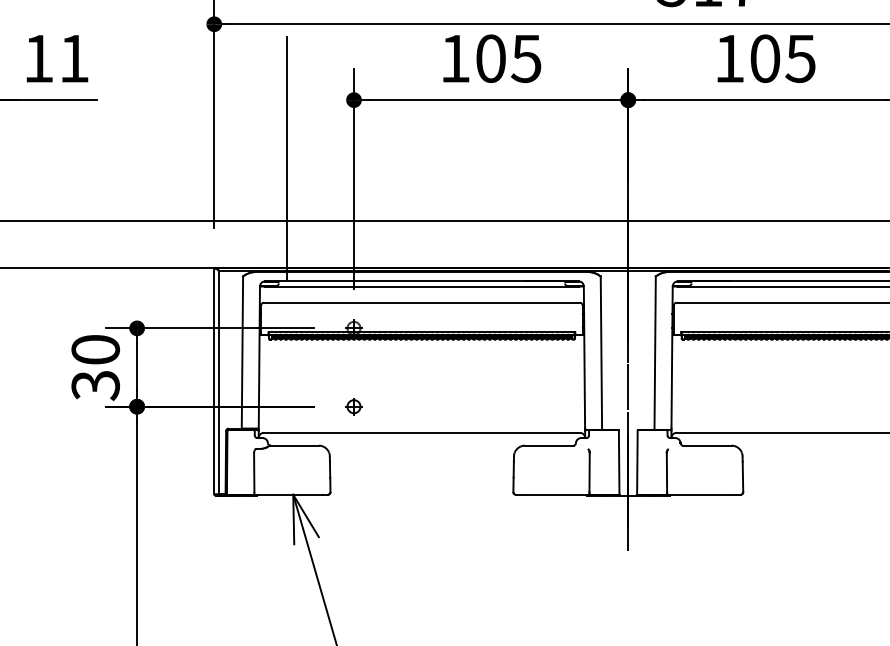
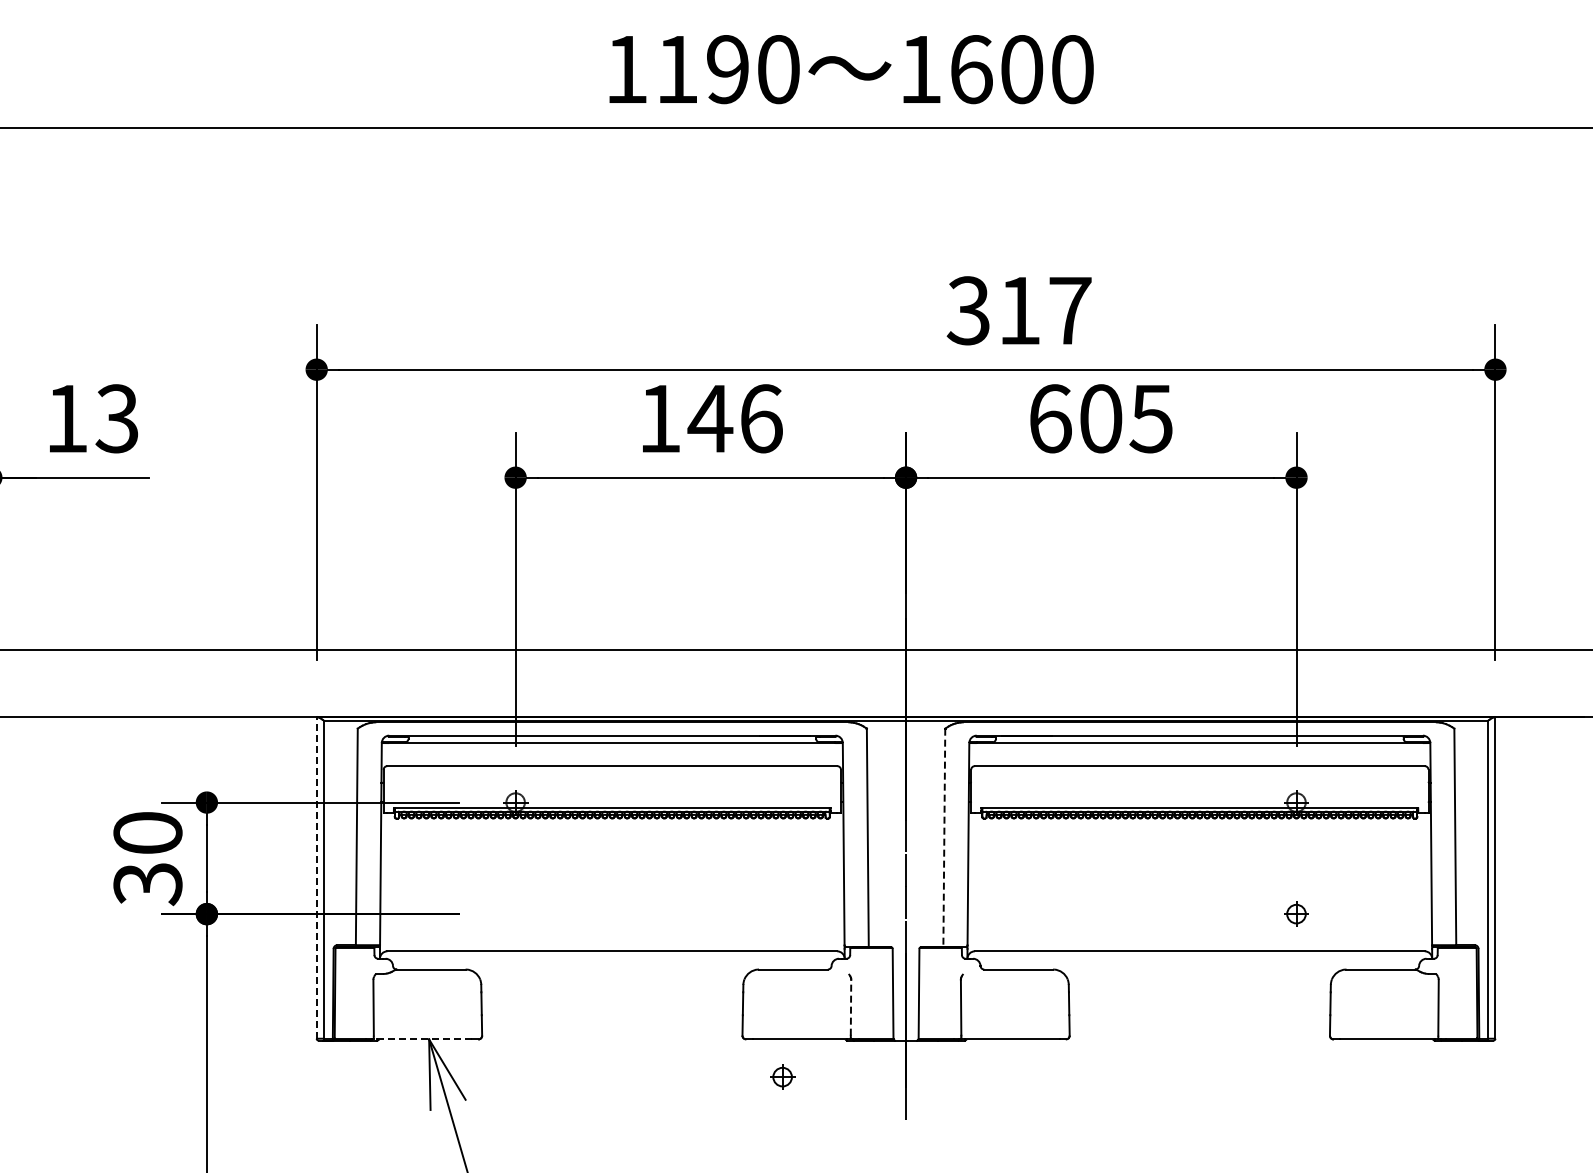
text: (73, 58) -> (116, 418), 11 -> 13
text: (507, 58) -> (734, 418), 105 -> 146
text: (729, 58) -> (1050, 418), 105 -> 605
line: (287, 158) -> (420, 560), removed
line: (655, 352) -> (944, 837), solid -> dashed
line: (214, 380) -> (316, 877), solid -> dashed
part: (353, 406) -> (782, 1076), moved
line: (589, 472) -> (851, 1007), solid -> dashed
line: (288, 494) -> (422, 1039), solid -> dashed

